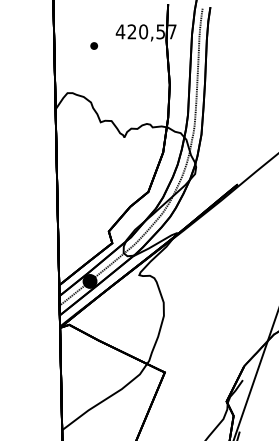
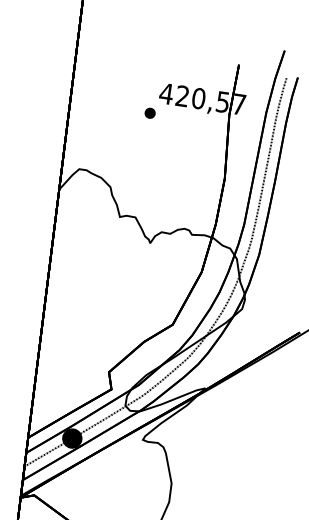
part: (93, 45) -> (149, 112), moved

